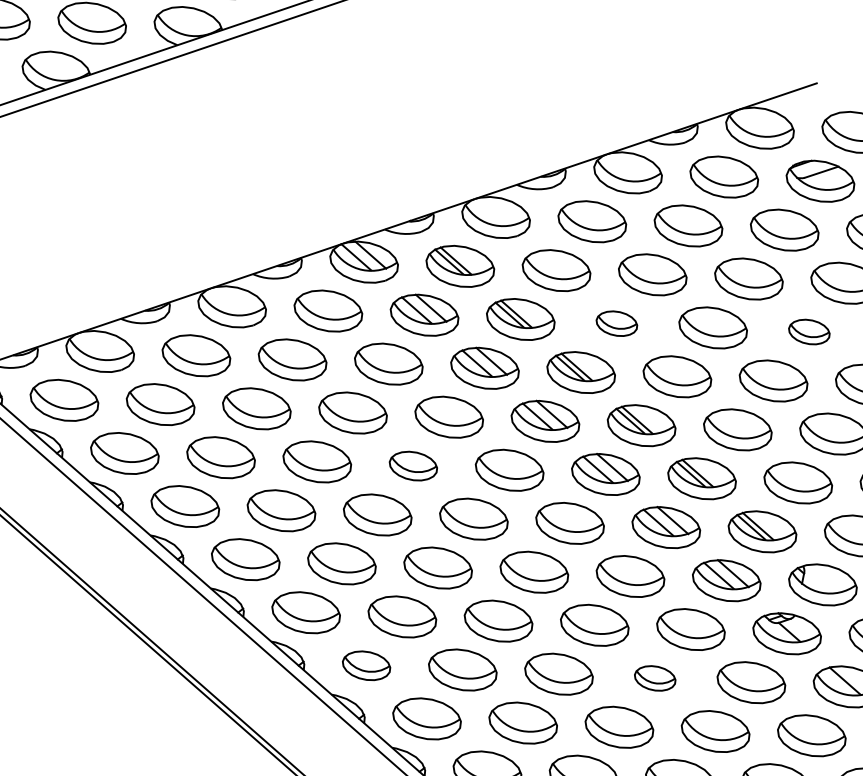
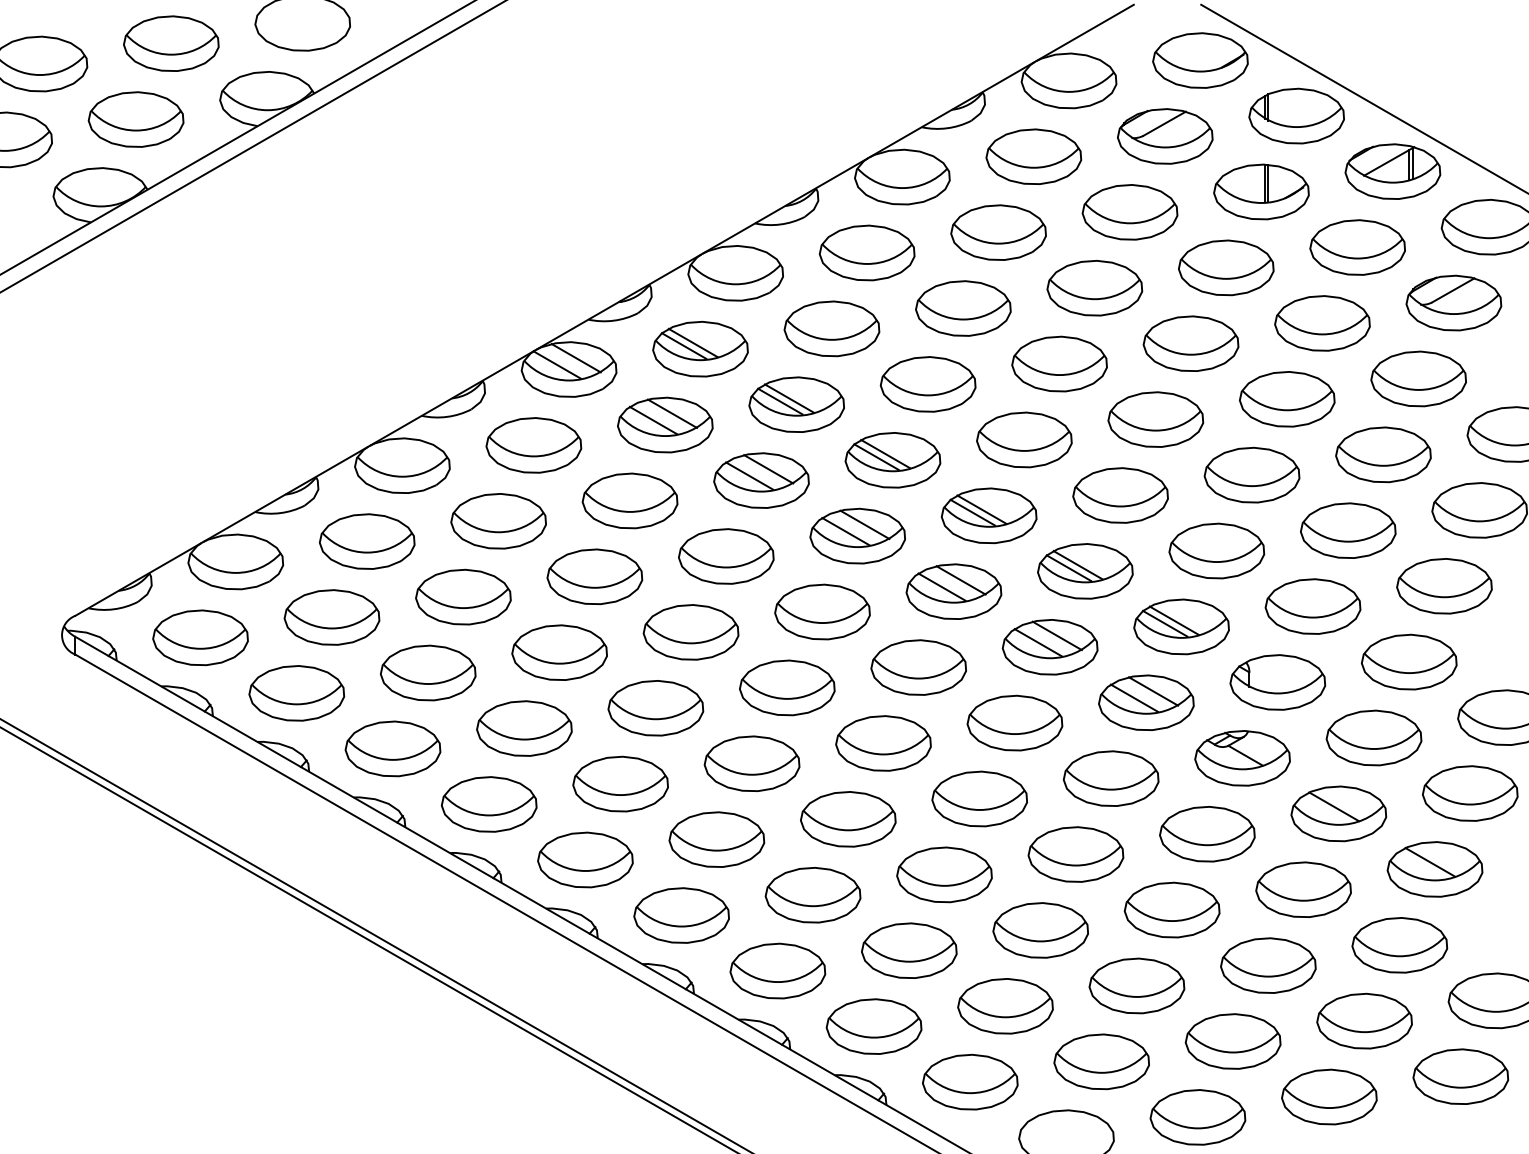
part: (616, 323) -> (927, 384), size x1.67
part: (808, 331) -> (1190, 343), size x1.67
part: (412, 466) -> (690, 632), size x1.43
part: (366, 665) -> (681, 915), size x1.43
part: (654, 678) -> (1075, 854), size x1.67

